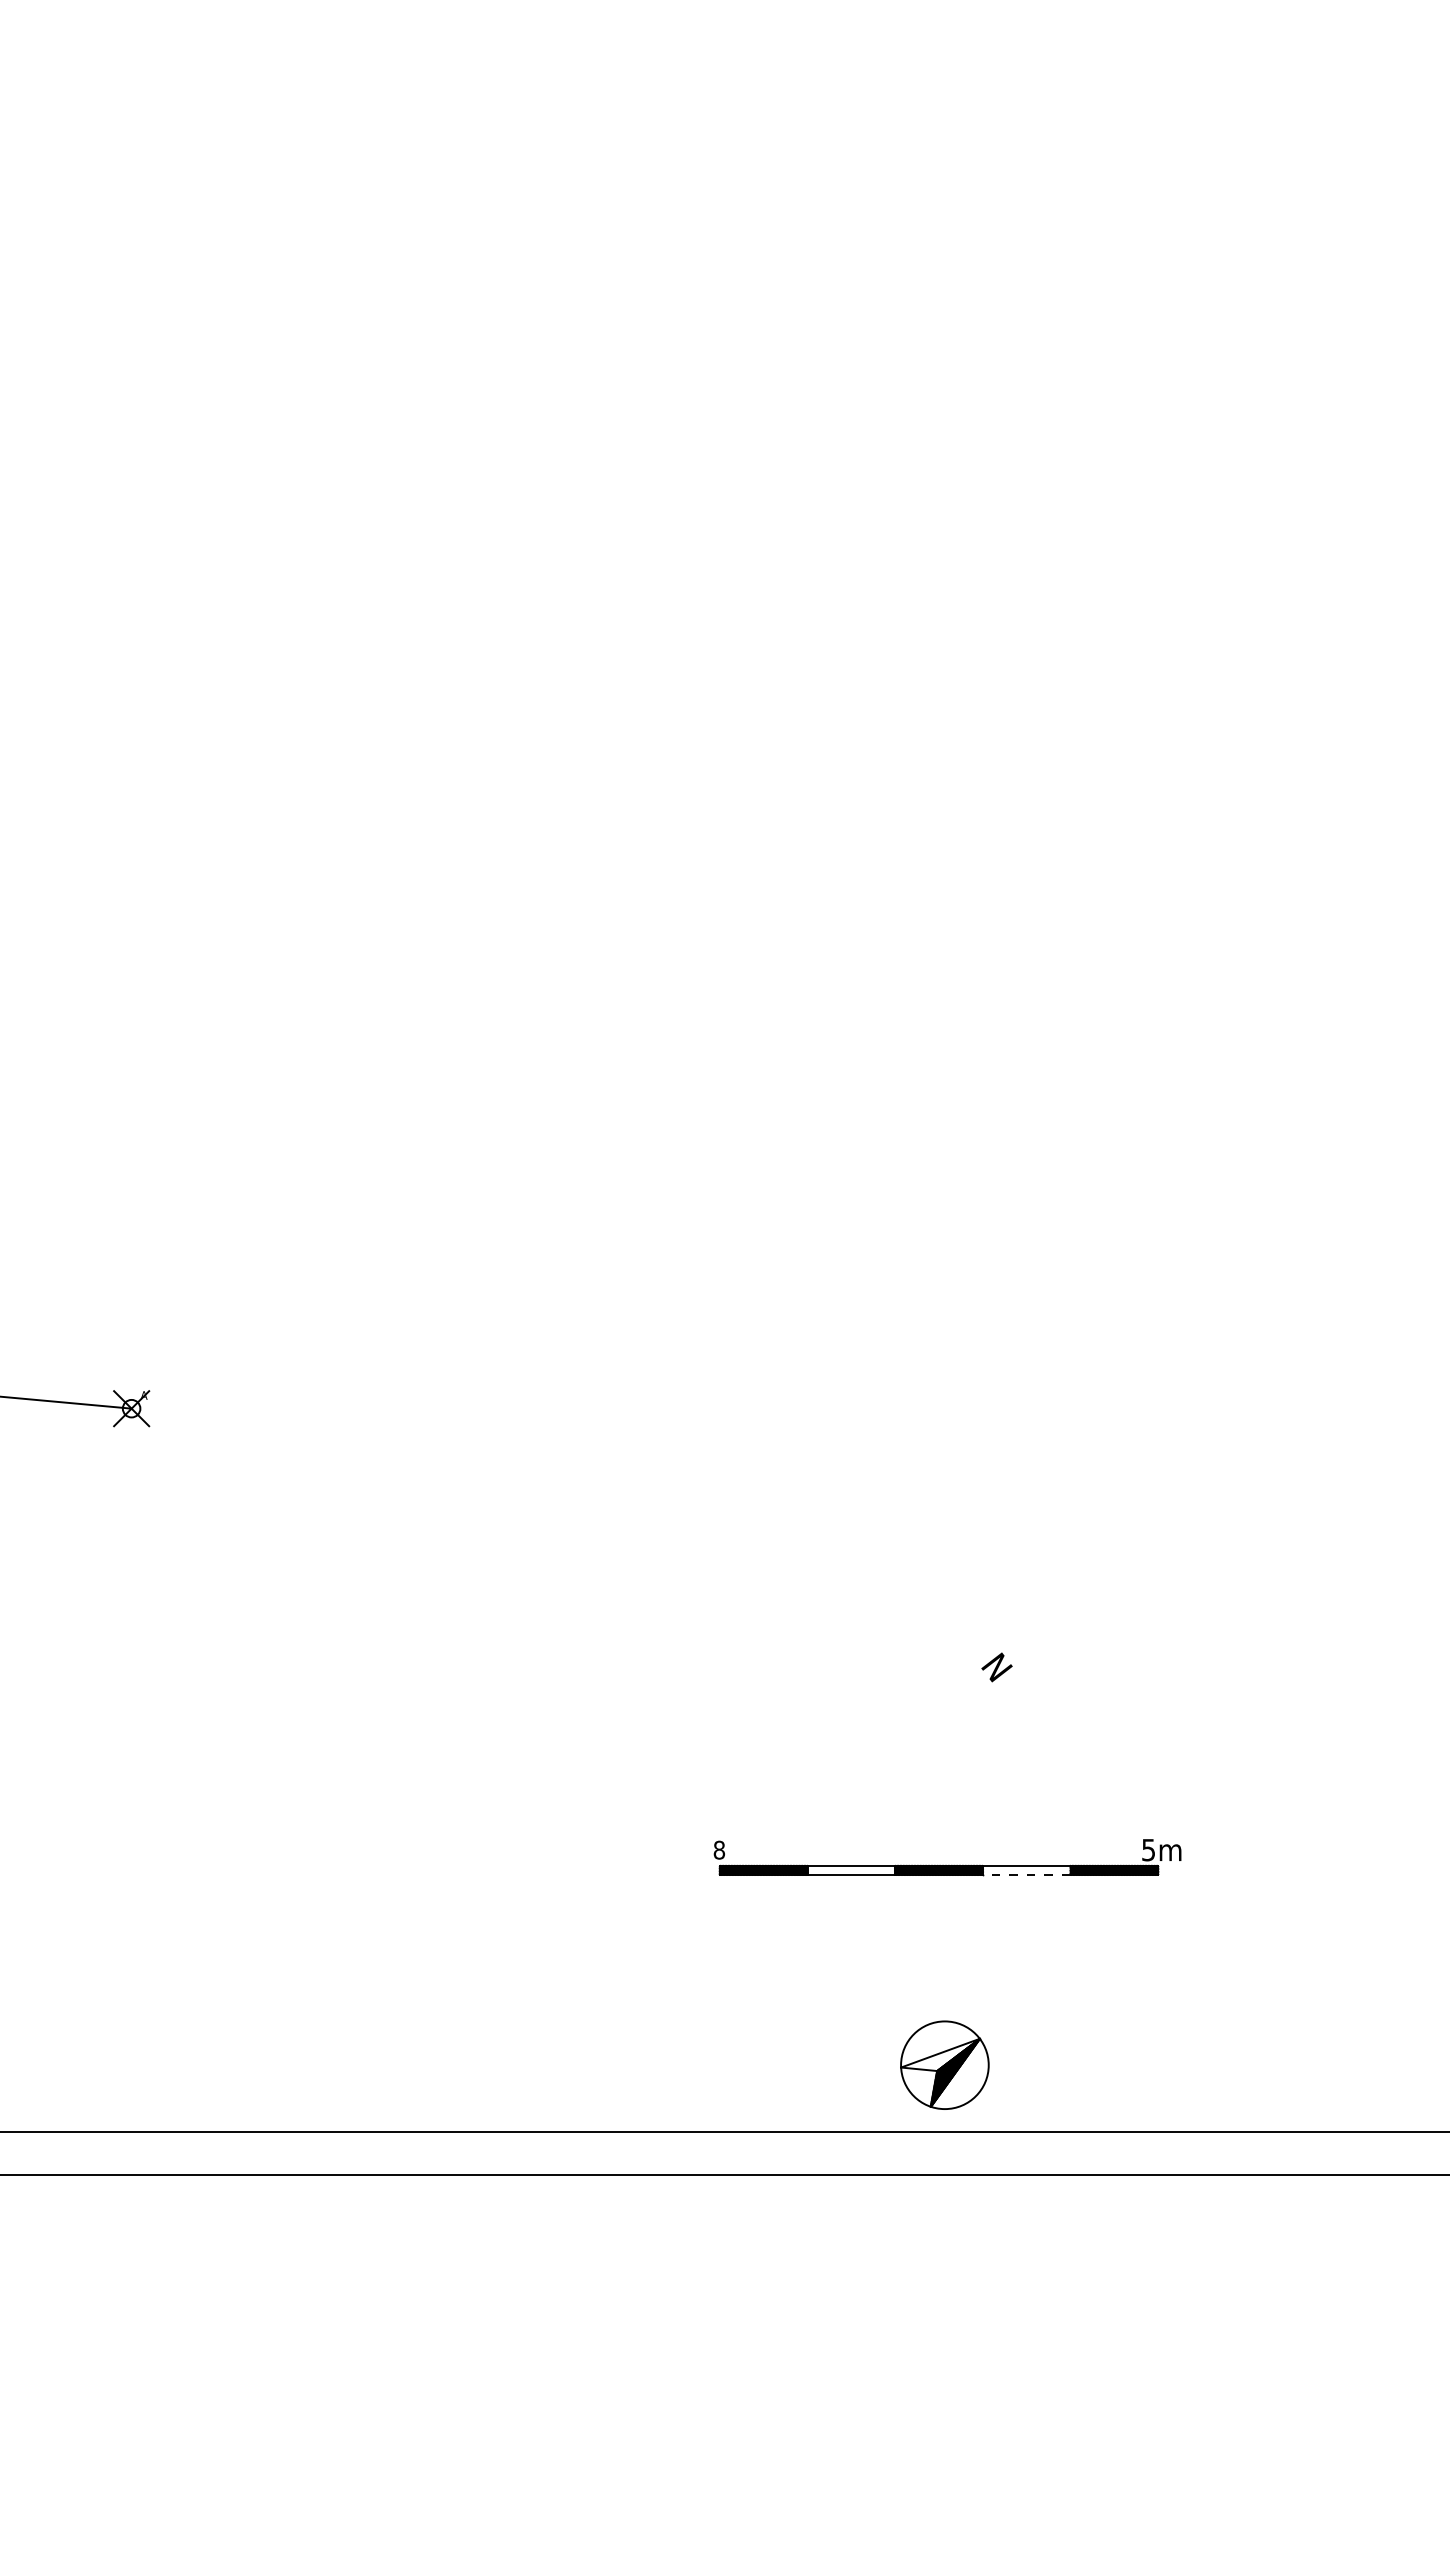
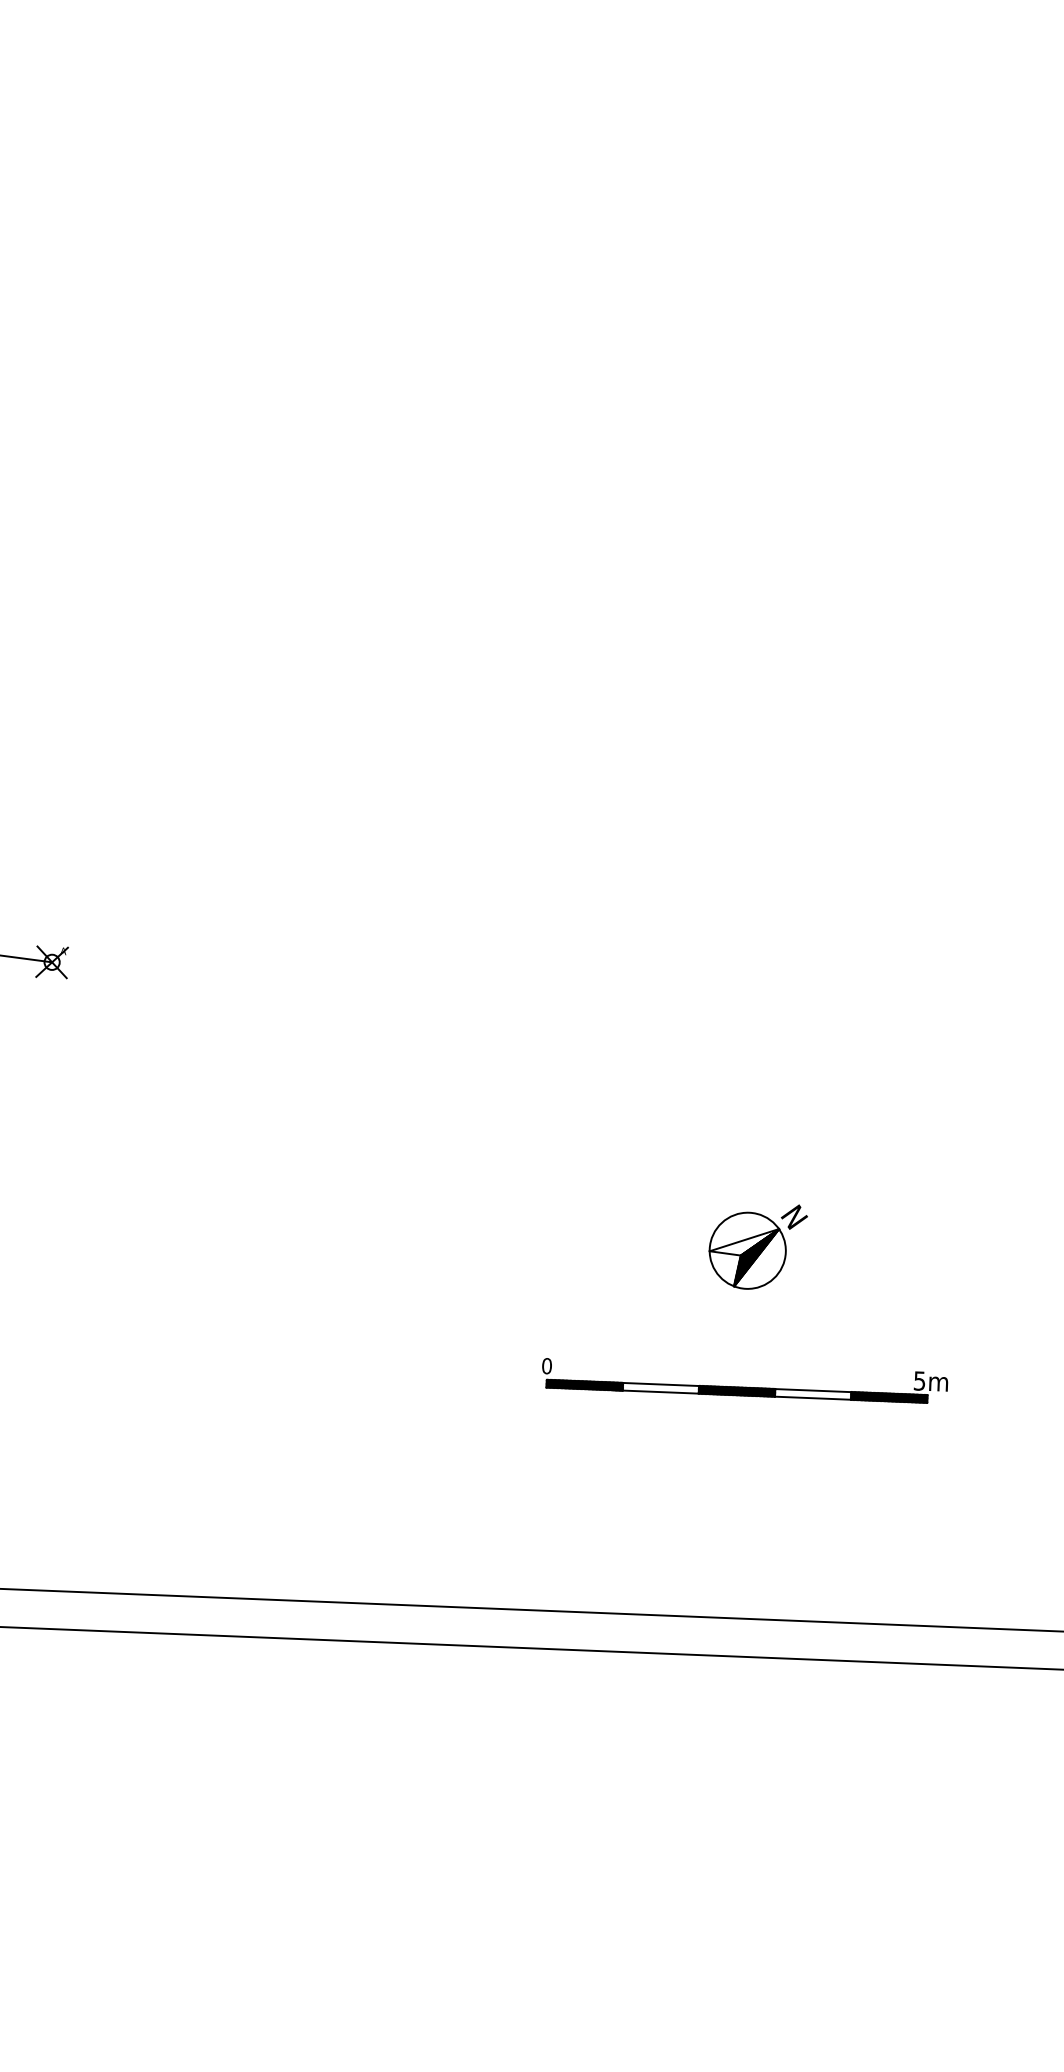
text: (719, 1850) -> (547, 1366), 8 -> 0
line: (1026, 1874) -> (812, 1397), dashed -> solid
part: (944, 2064) -> (747, 1250), moved

